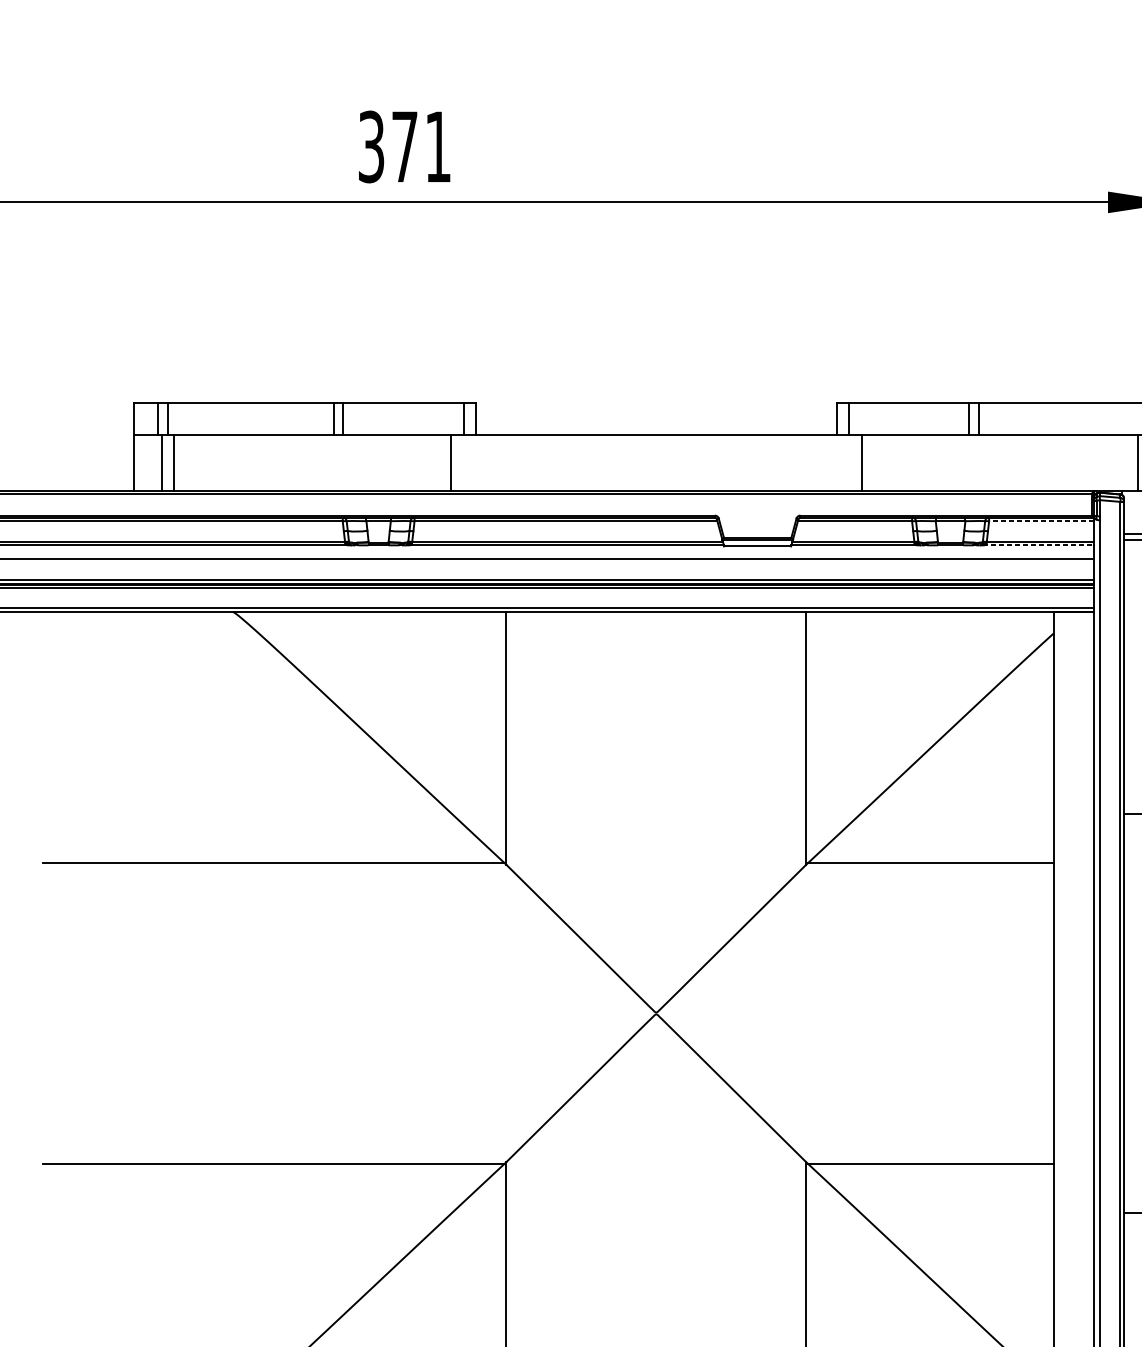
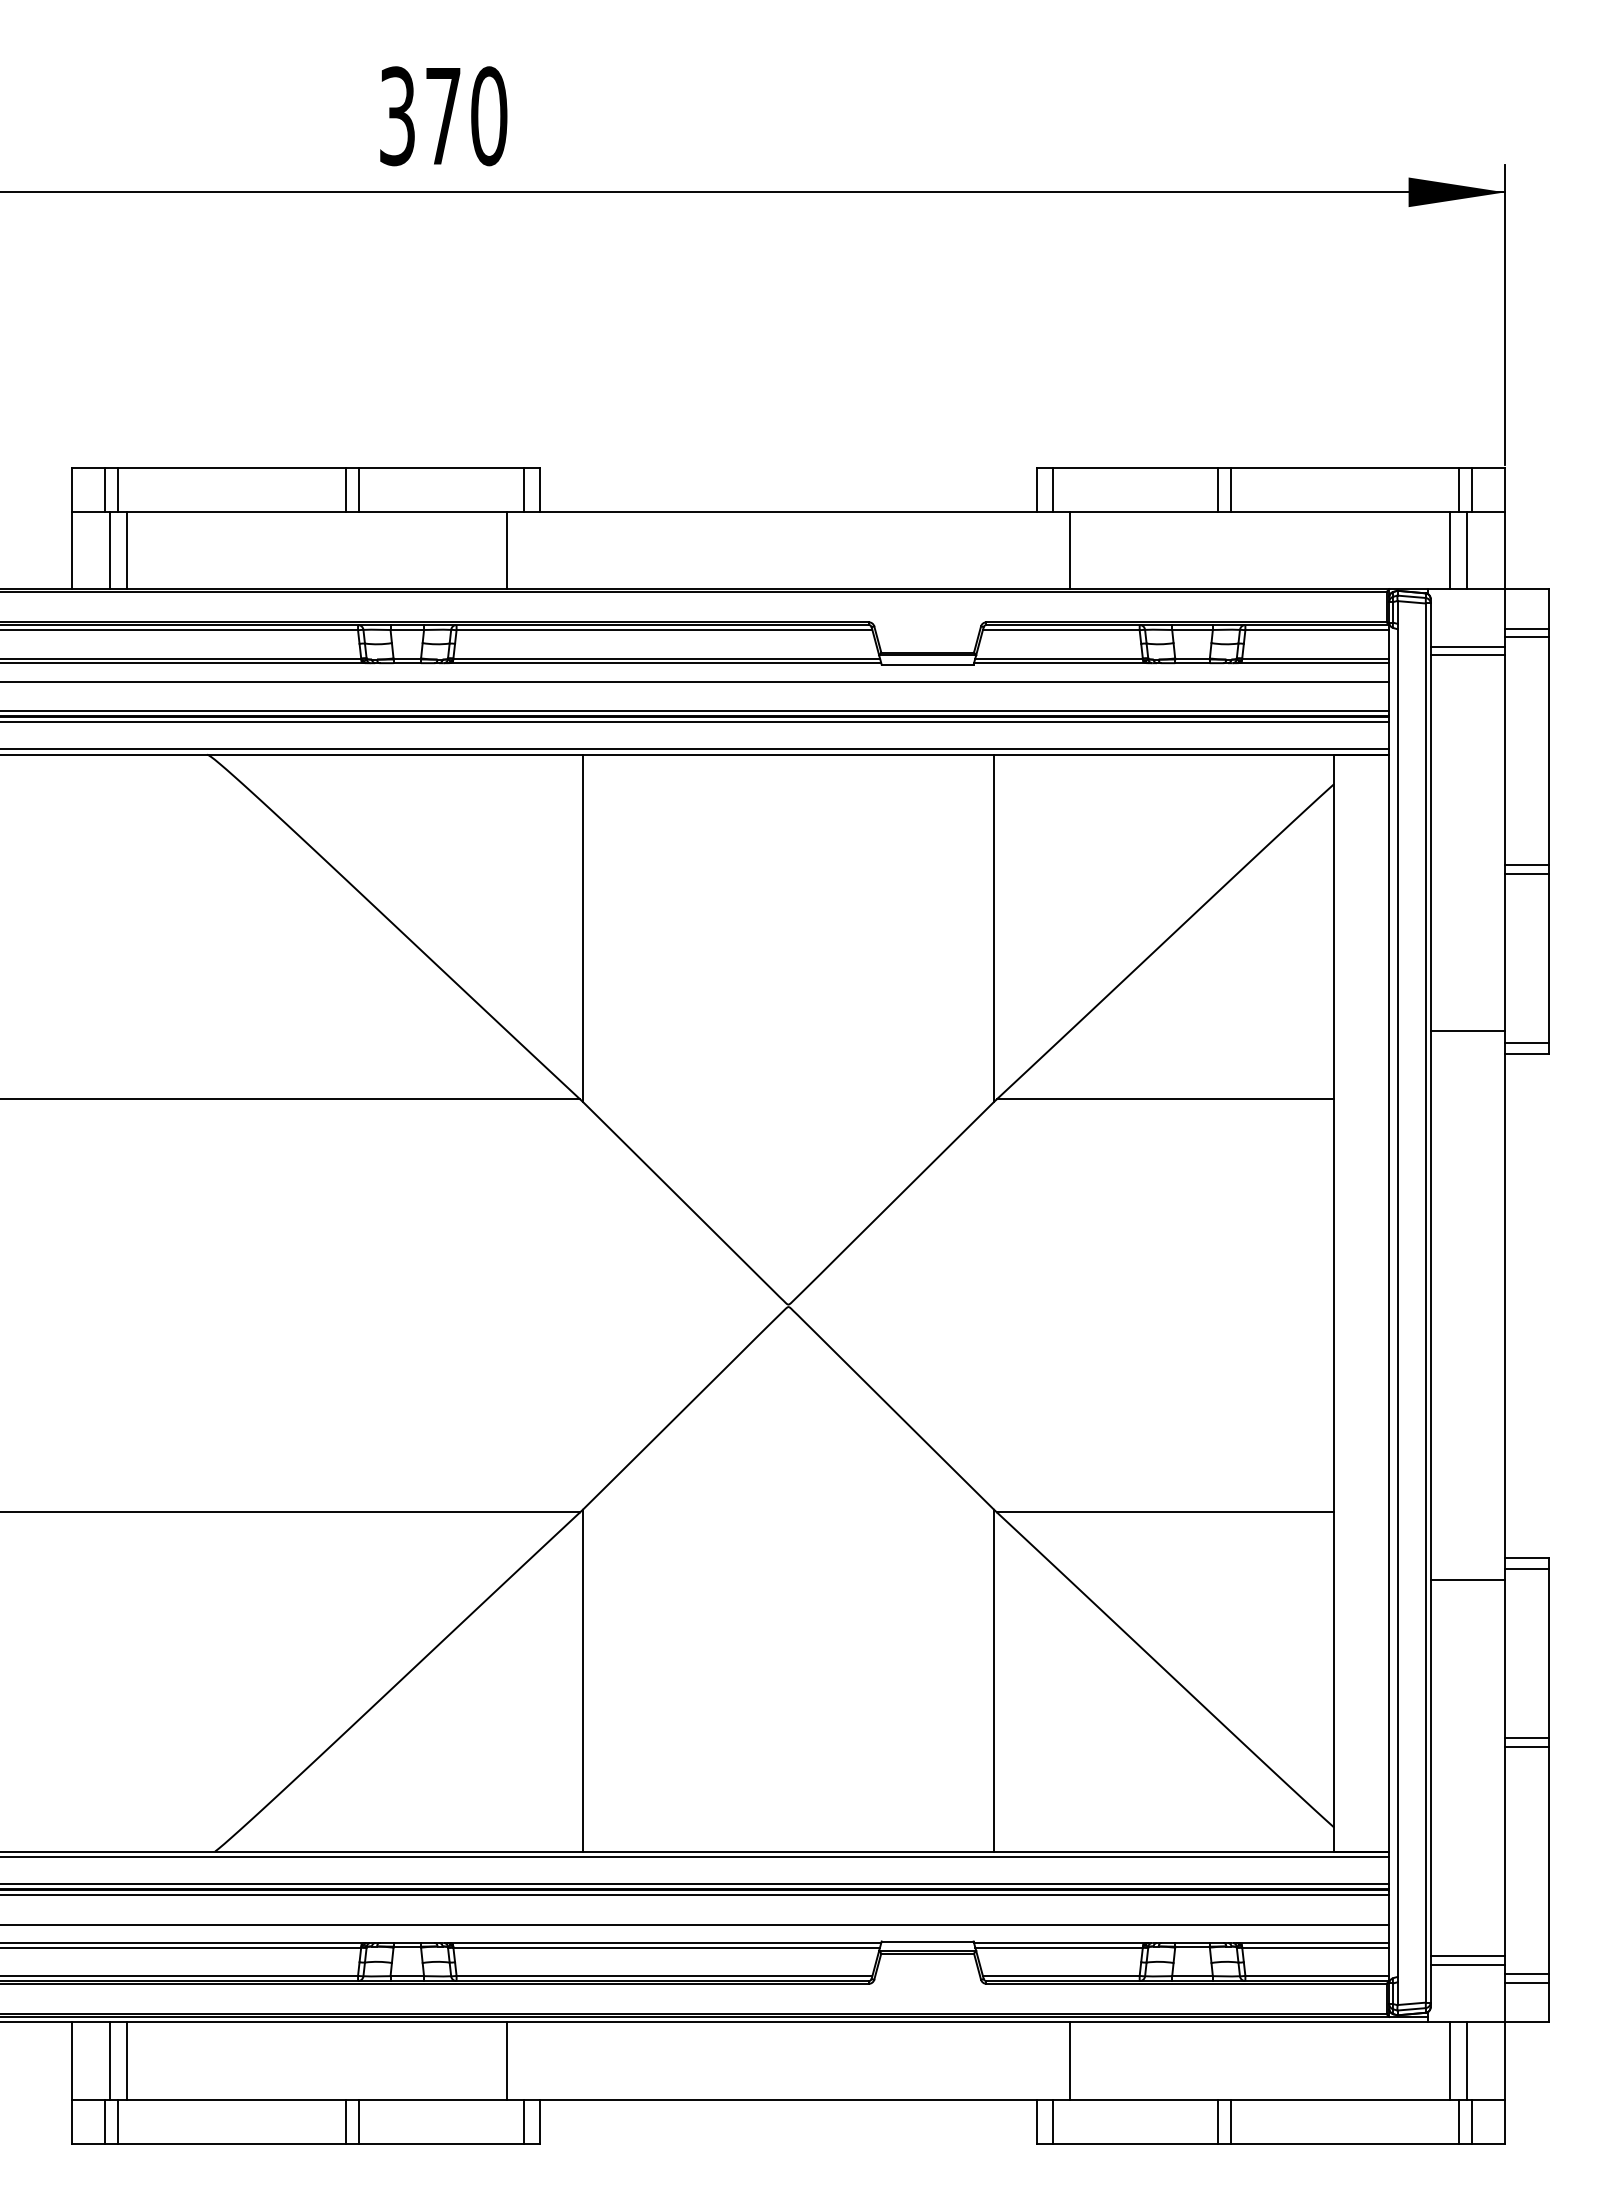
text: (438, 147) -> (489, 116), 371 -> 370
line: (1041, 521) -> (1317, 630), dashed -> solid
line: (1038, 545) -> (1313, 663), dashed -> solid

